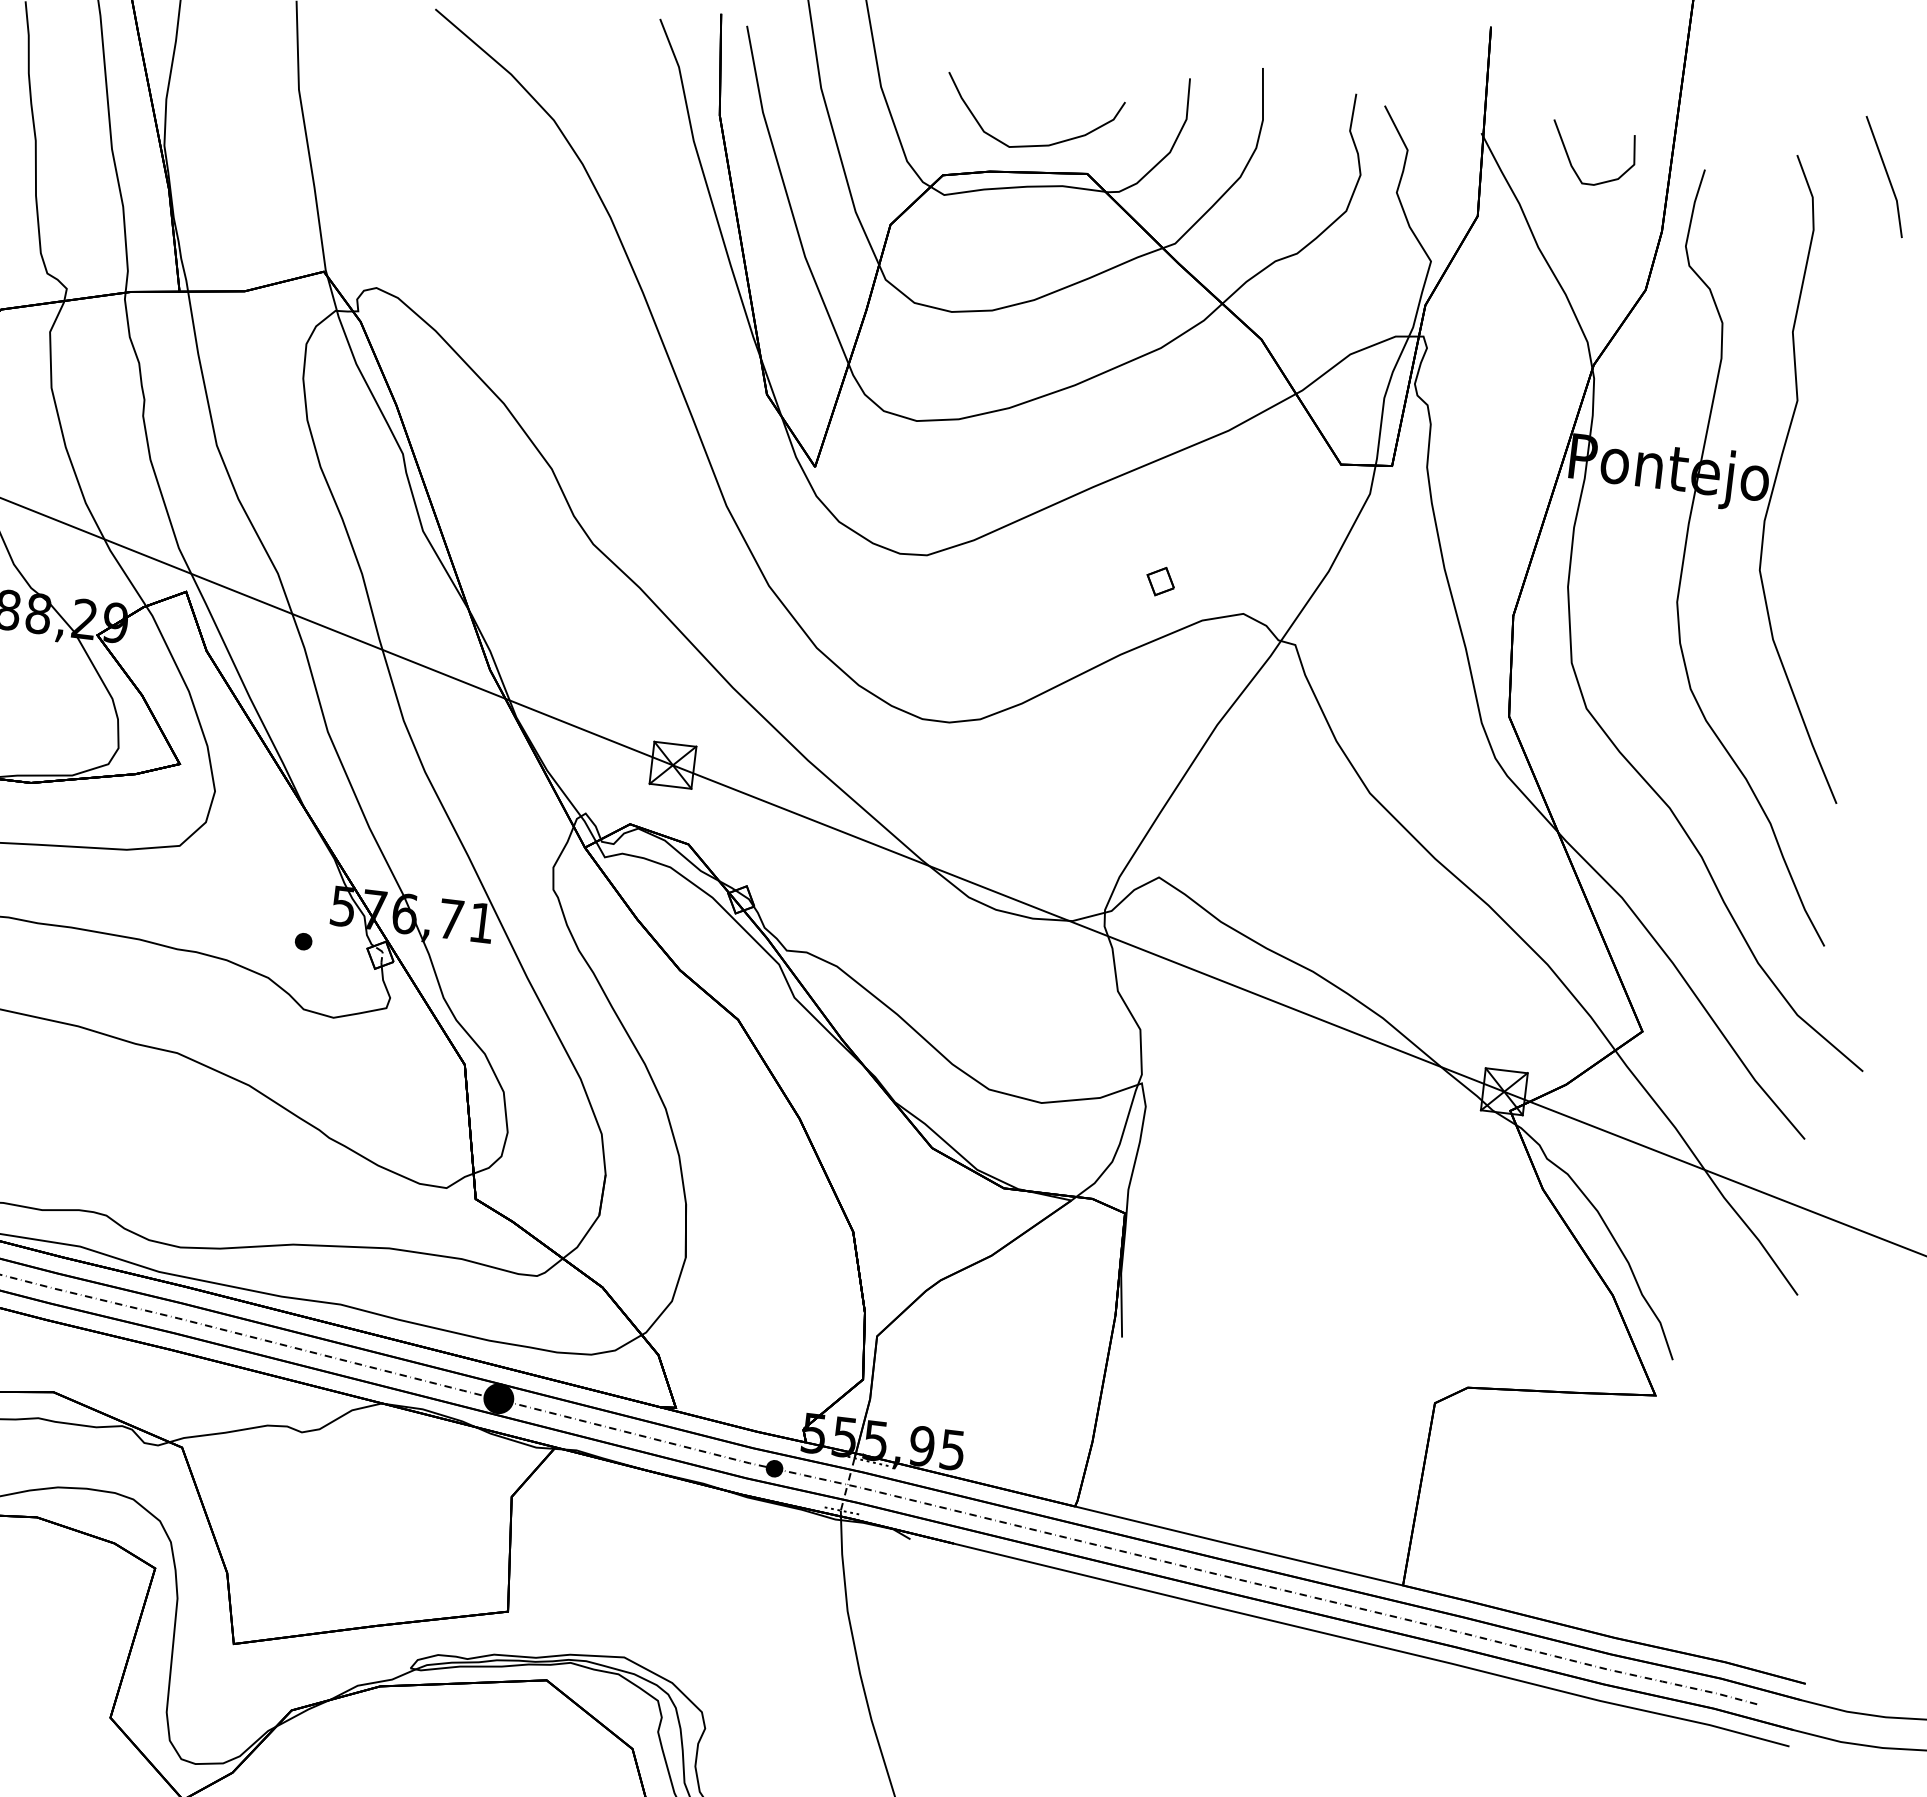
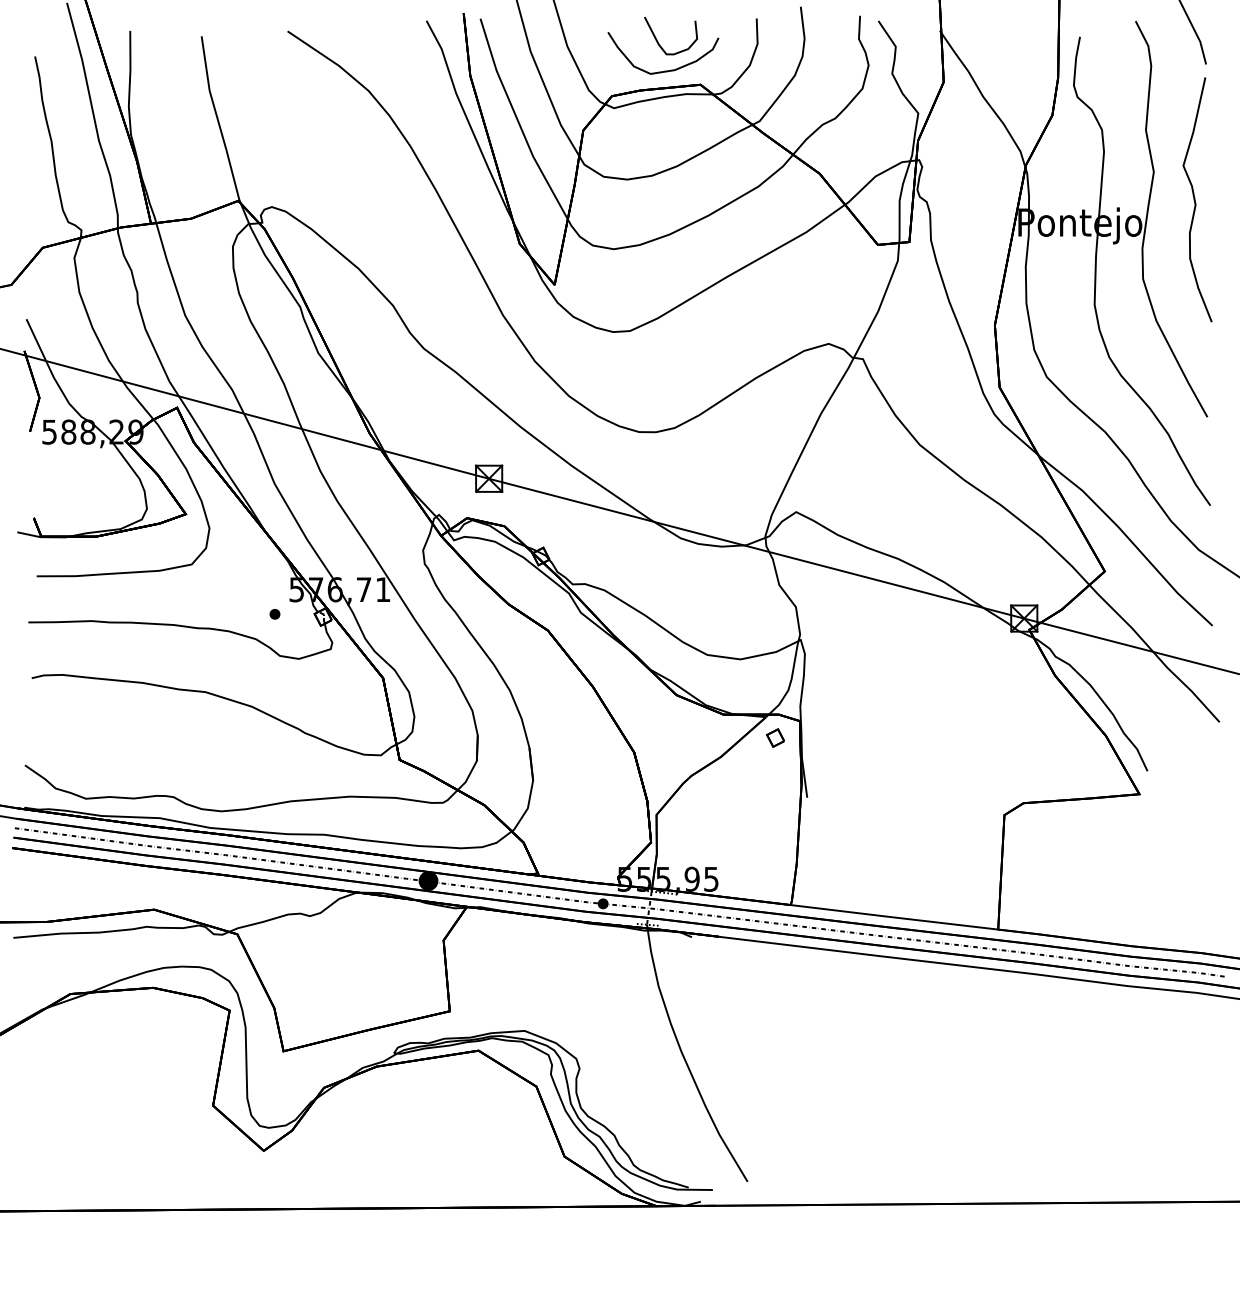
curve: (1571, 161) -> (658, 41), moved
curve: (1859, 452) -> (1195, 199), added
part: (1160, 580) -> (775, 737), moved

